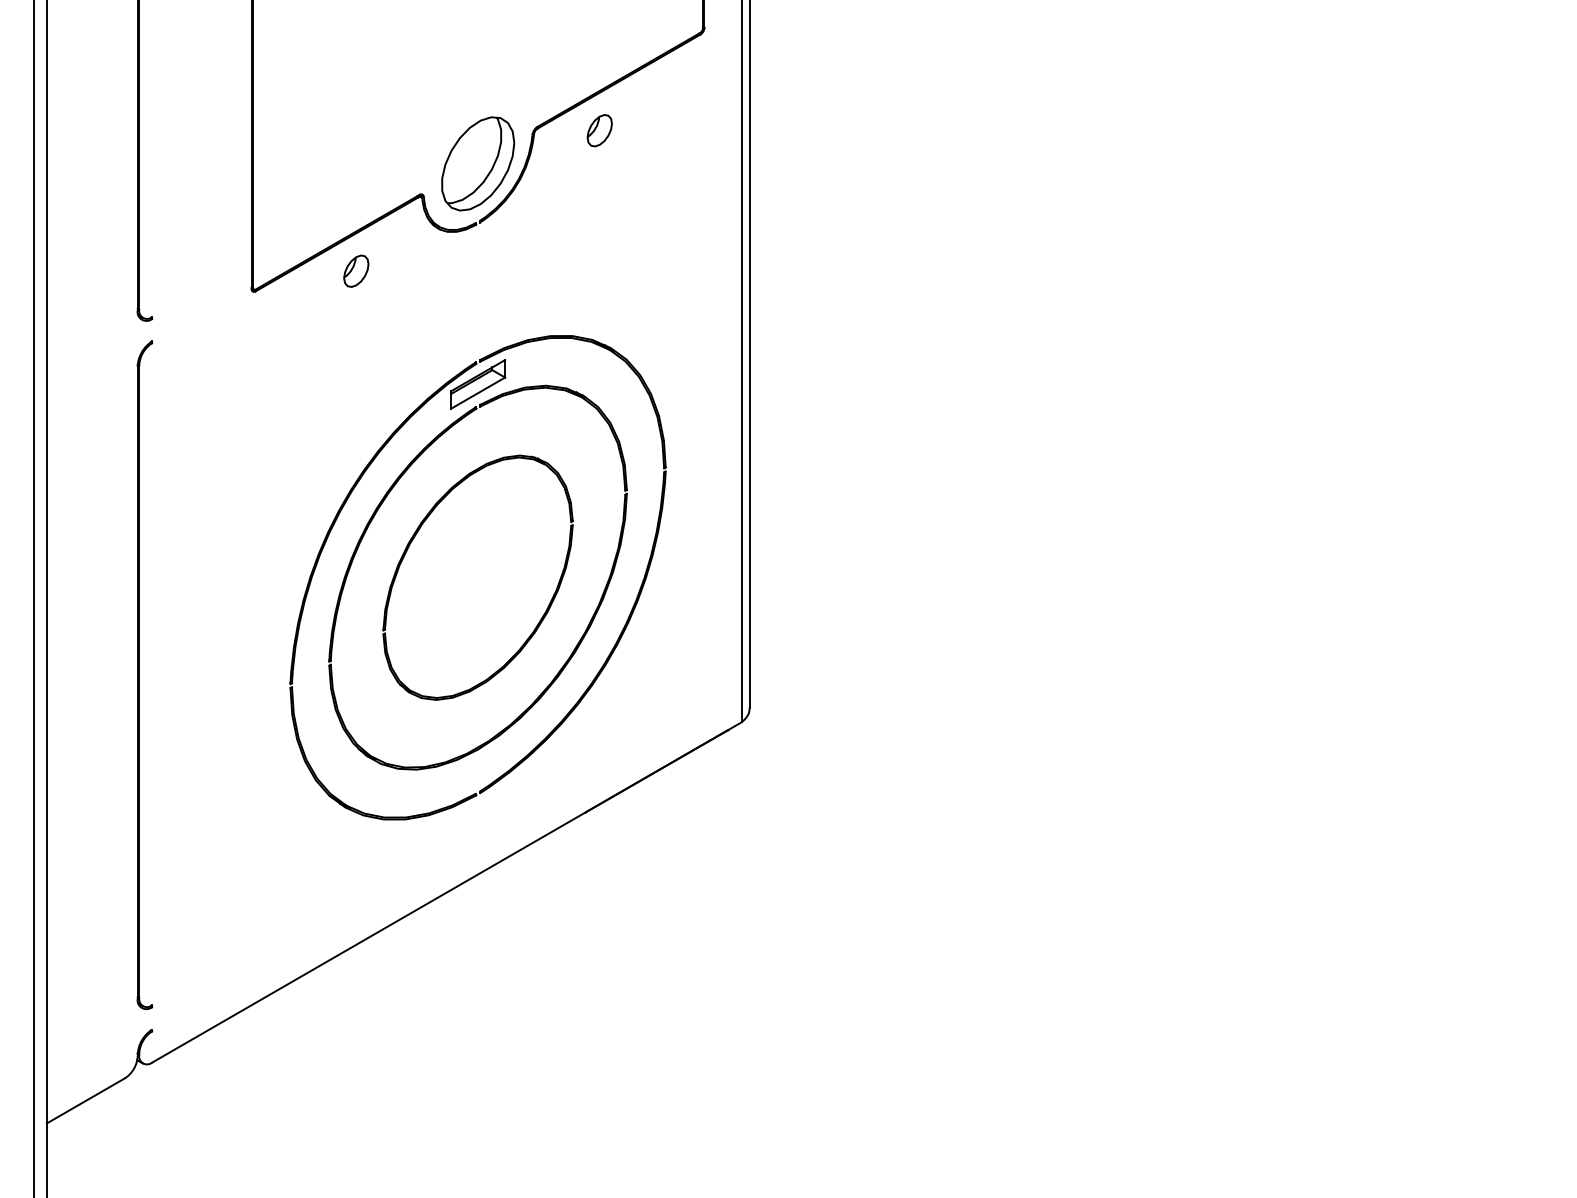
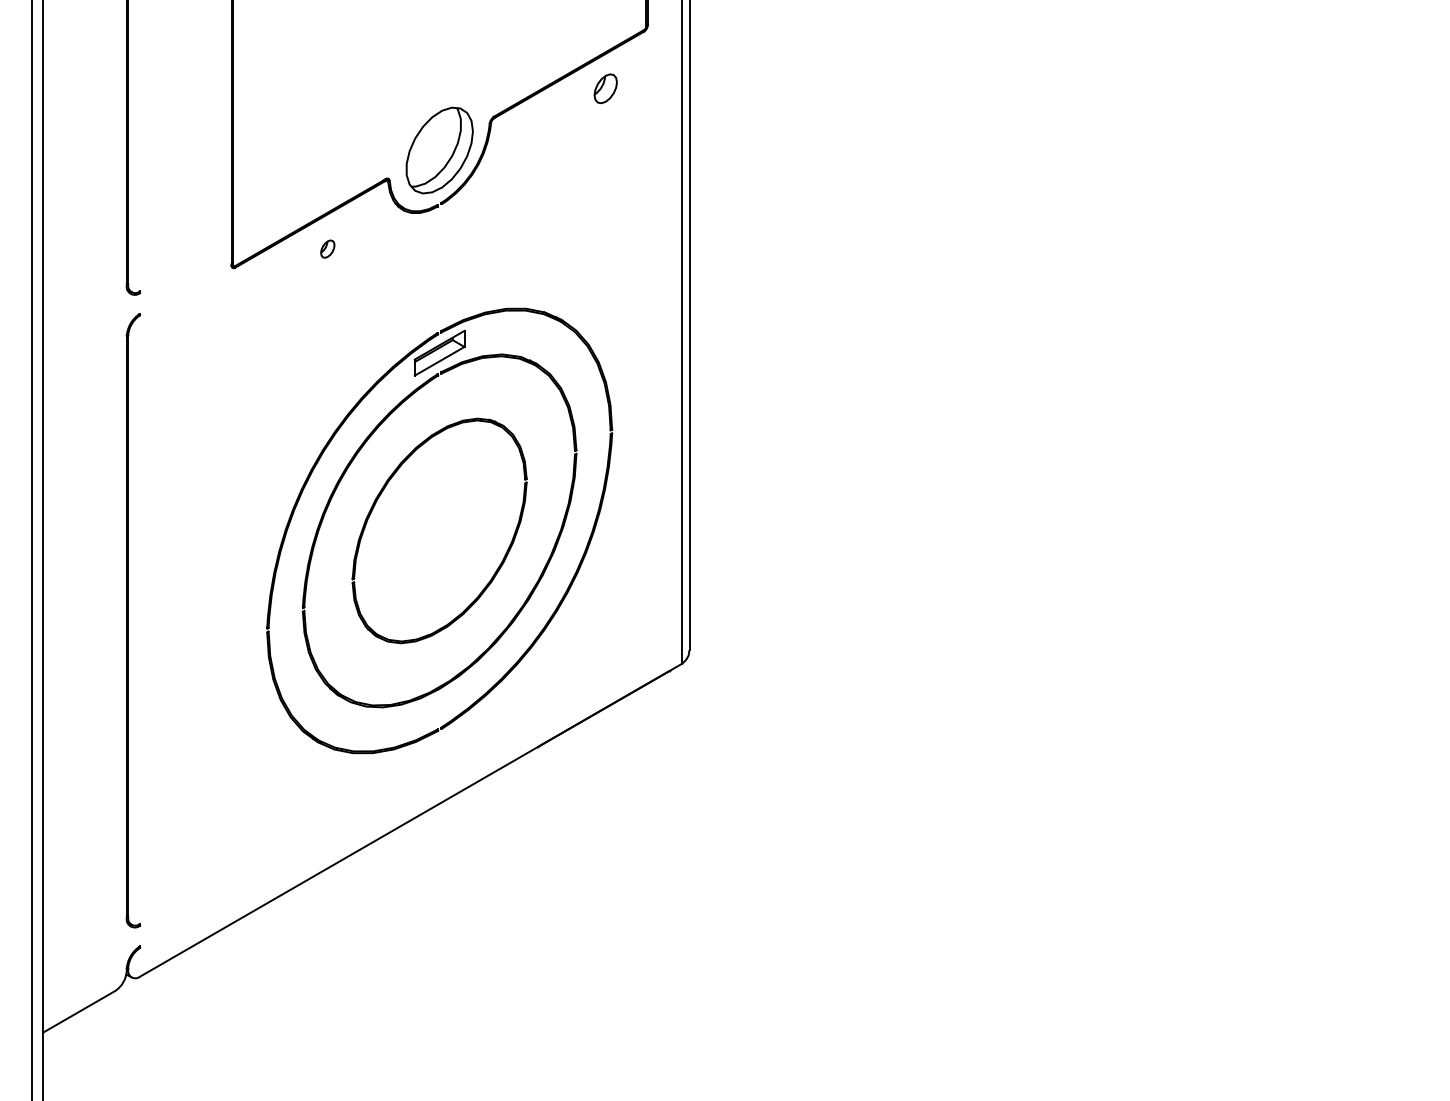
part: (599, 130) -> (605, 88), moved
part: (356, 270) -> (327, 248), size x0.6

